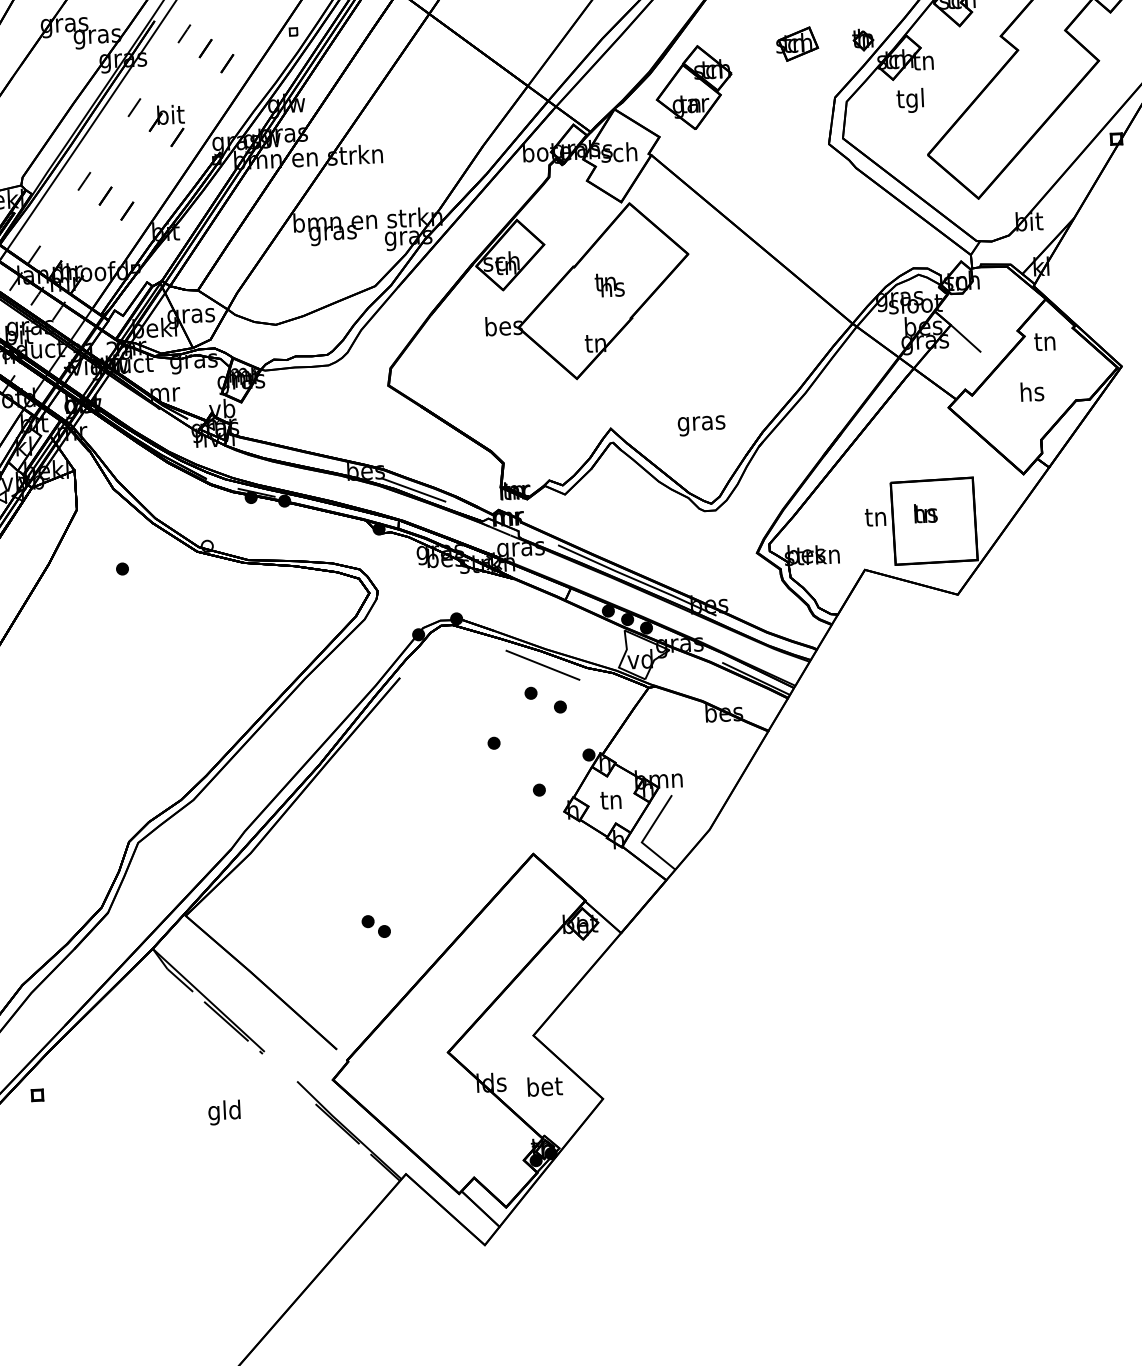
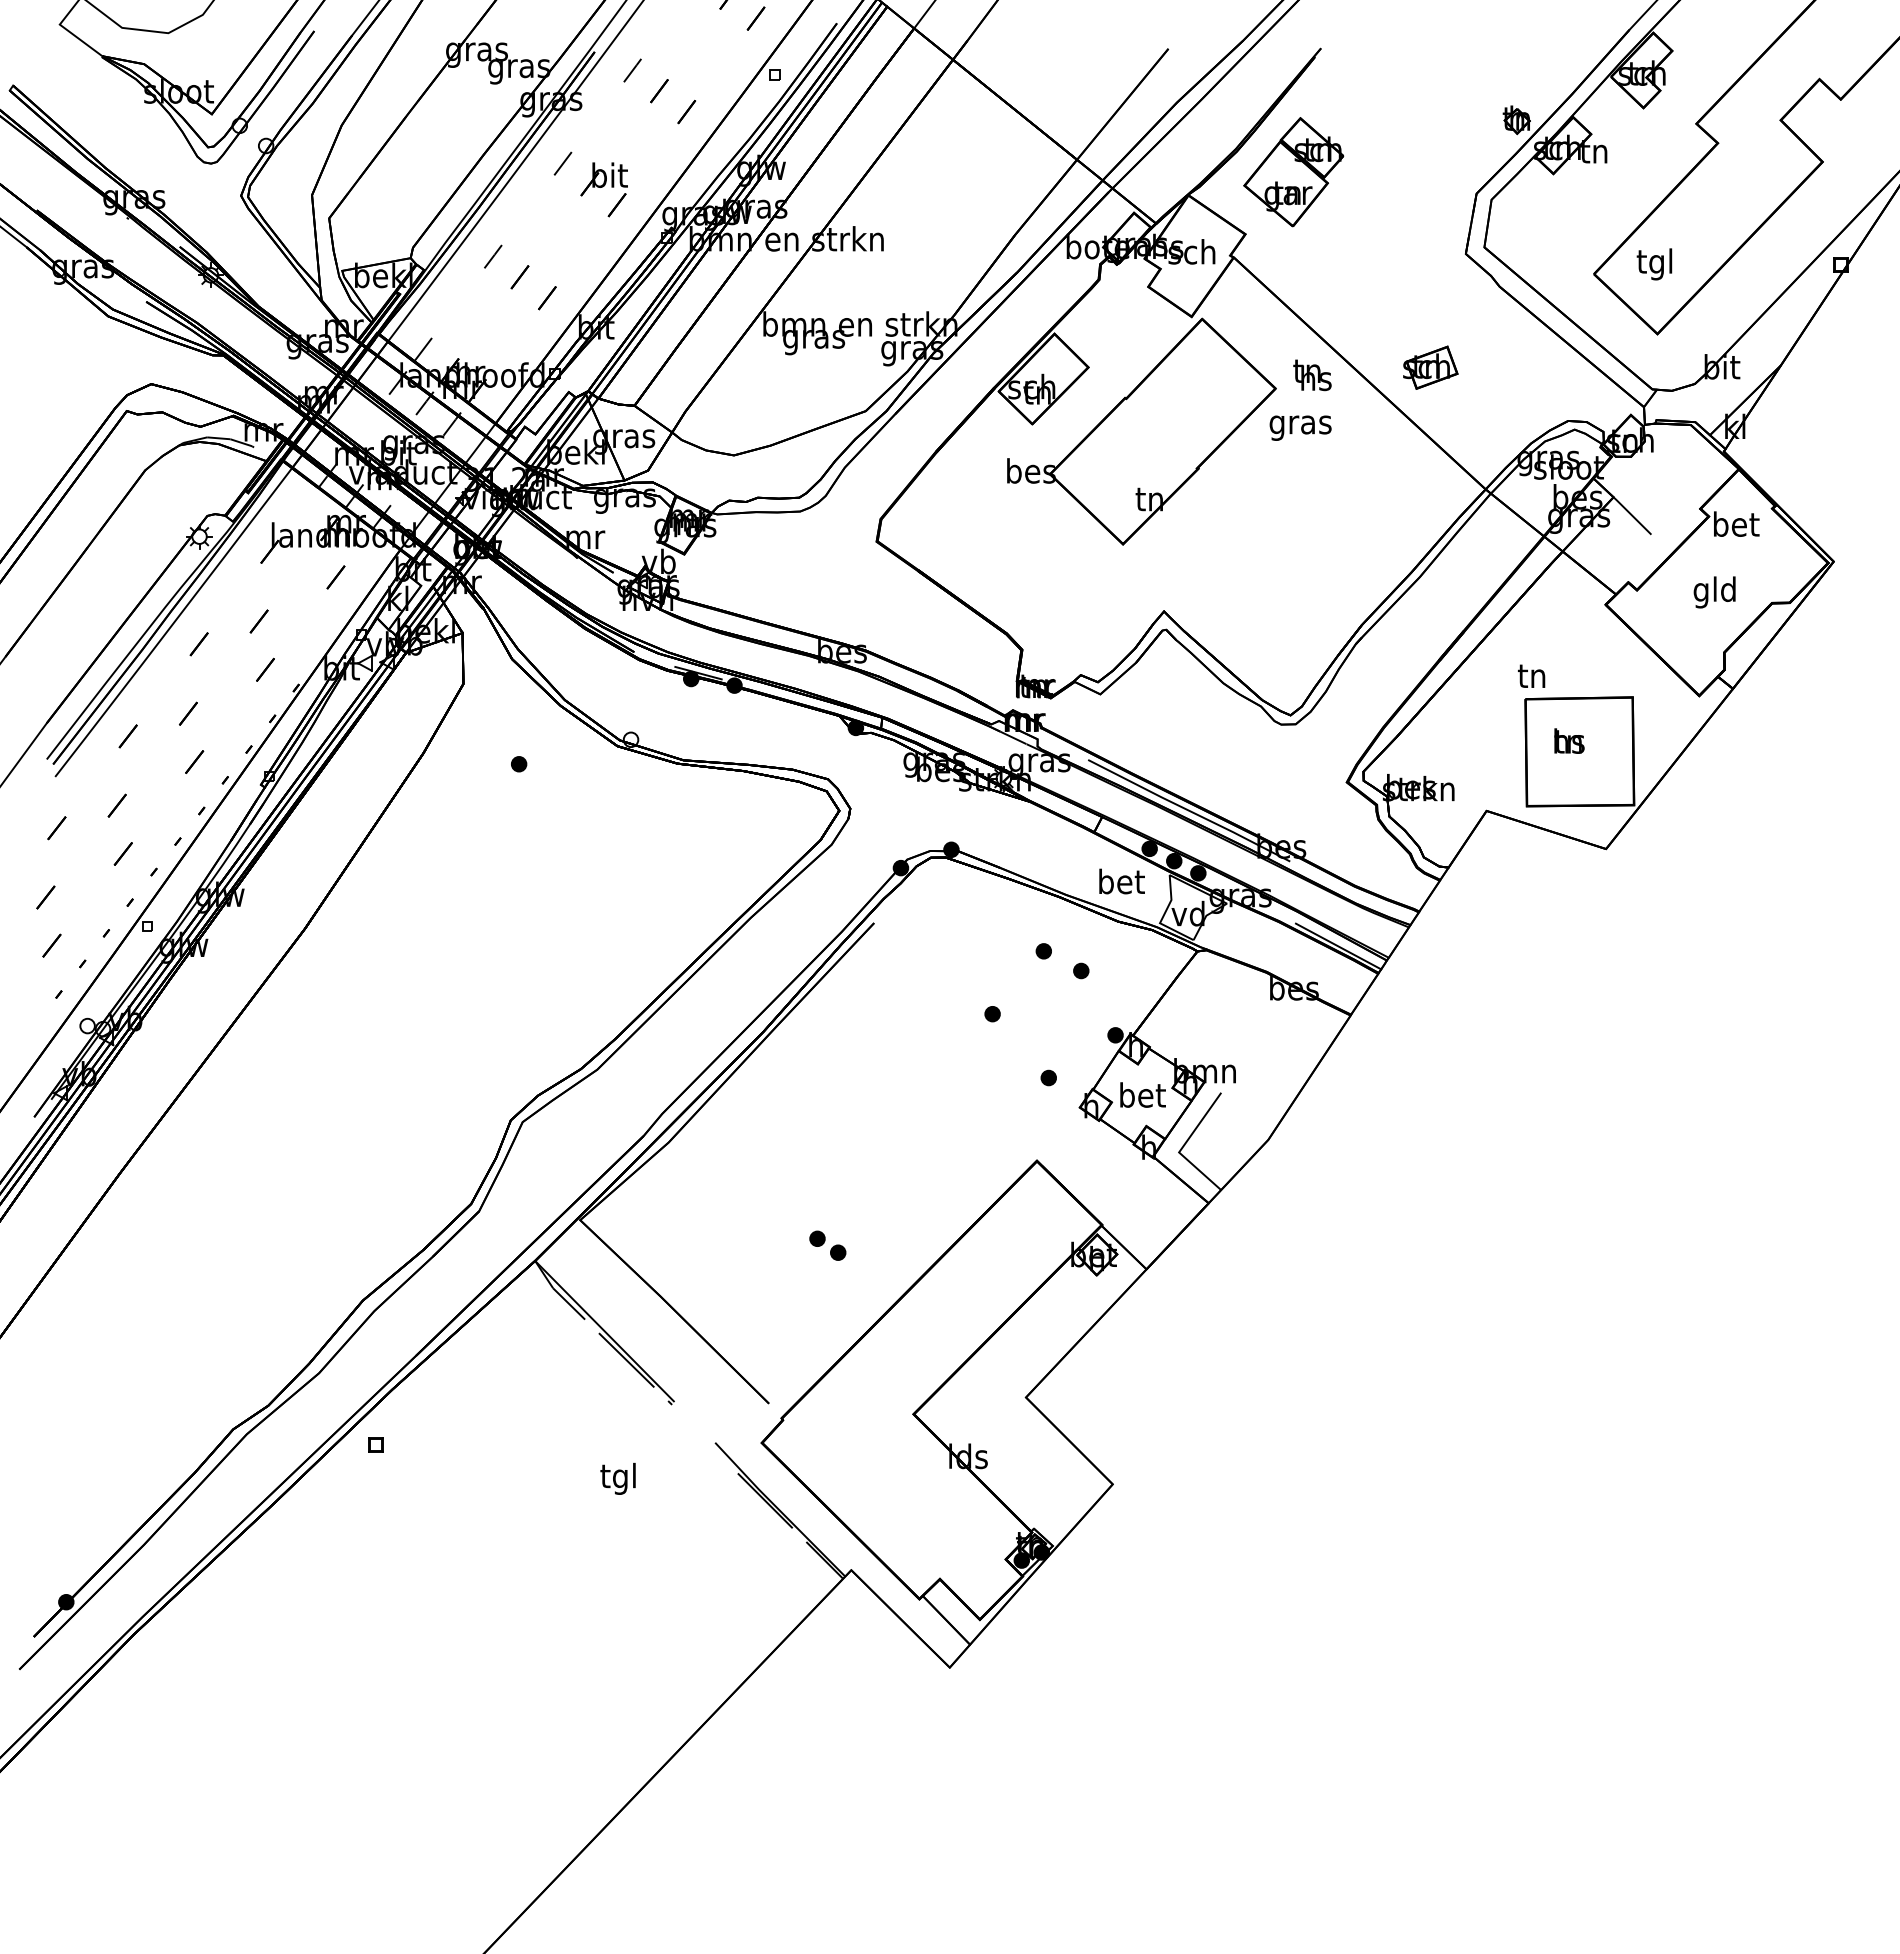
part: (797, 44) -> (1430, 367), moved
text: (910, 100) -> (1654, 264), moved
text: (609, 285) -> (1312, 375), moved
text: (1045, 340) -> (1736, 523), tn -> bet
text: (1031, 394) -> (1714, 592), hs -> gld
text: (701, 425) -> (1300, 427), moved
line: (413, 490) -> (902, 679), removed
text: (875, 516) -> (1531, 675), moved
line: (542, 665) -> (1060, 915), removed
text: (611, 799) -> (1142, 1094), tn -> bet
text: (544, 1086) -> (1121, 881), moved
text: (224, 1112) -> (618, 1478), gld -> tgl

